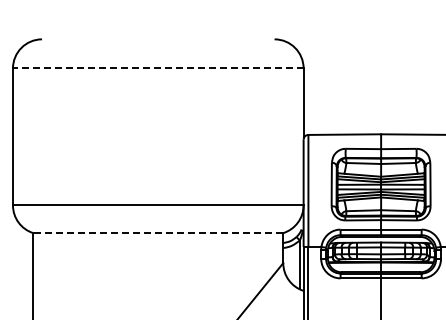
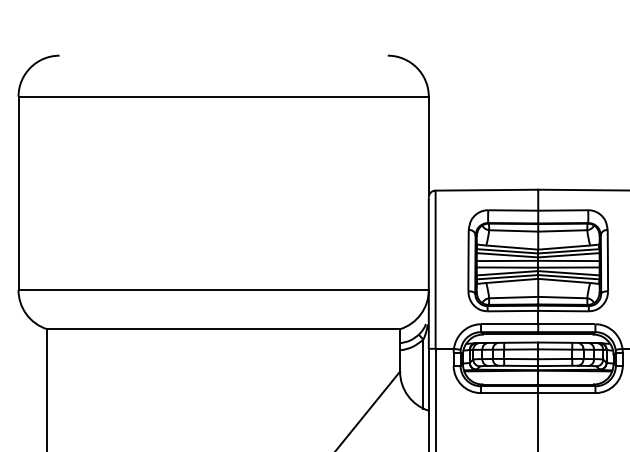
line: (157, 68) -> (222, 96), dashed -> solid
line: (158, 233) -> (223, 329), dashed -> solid

